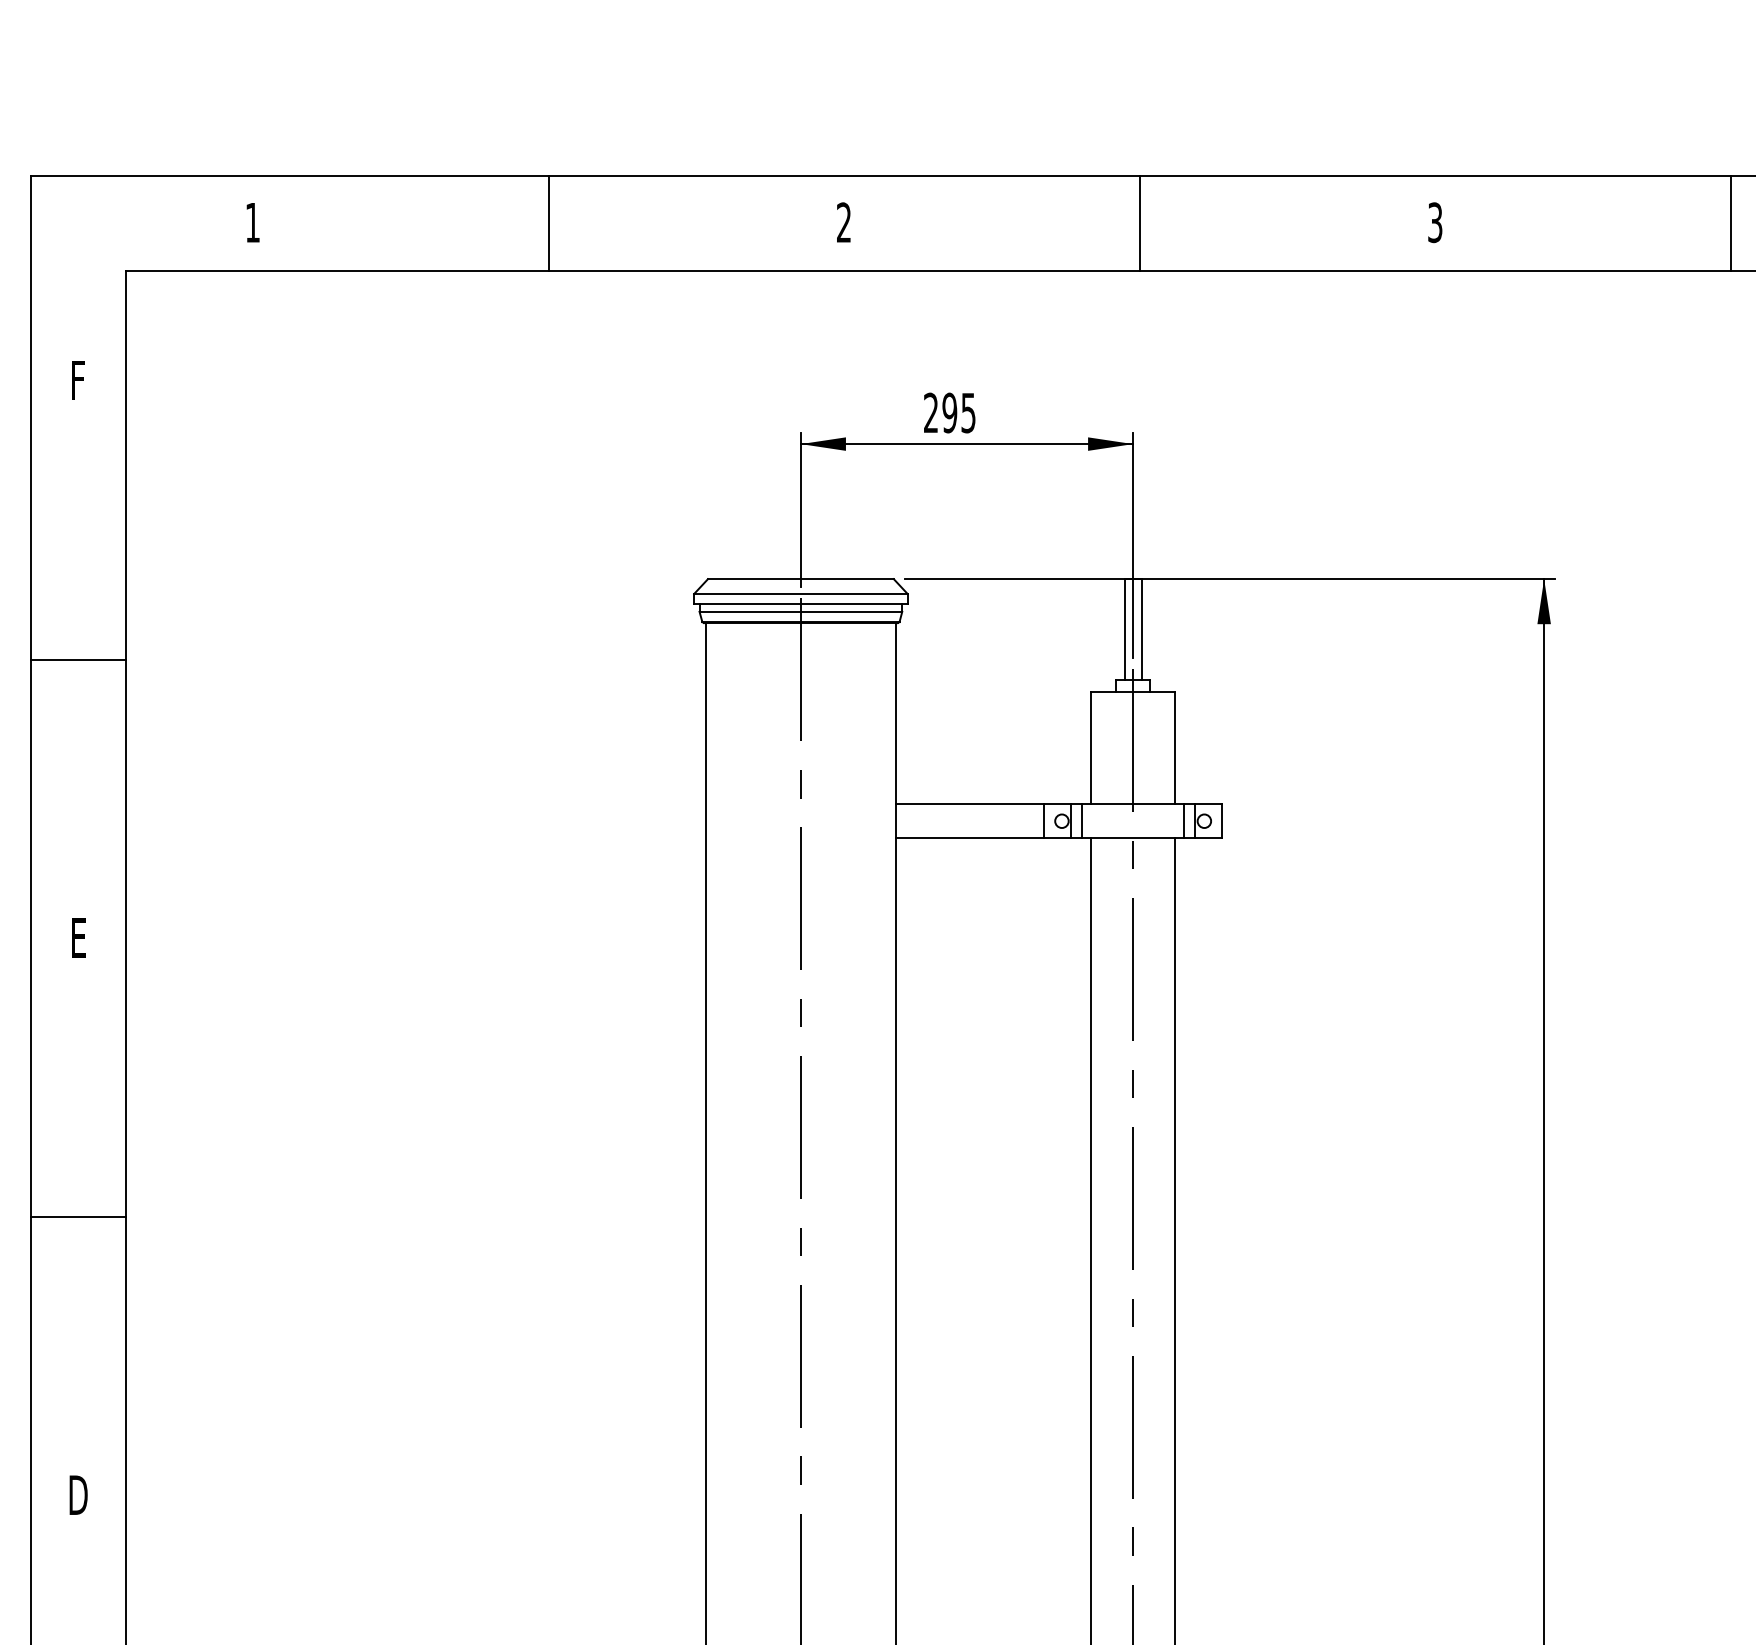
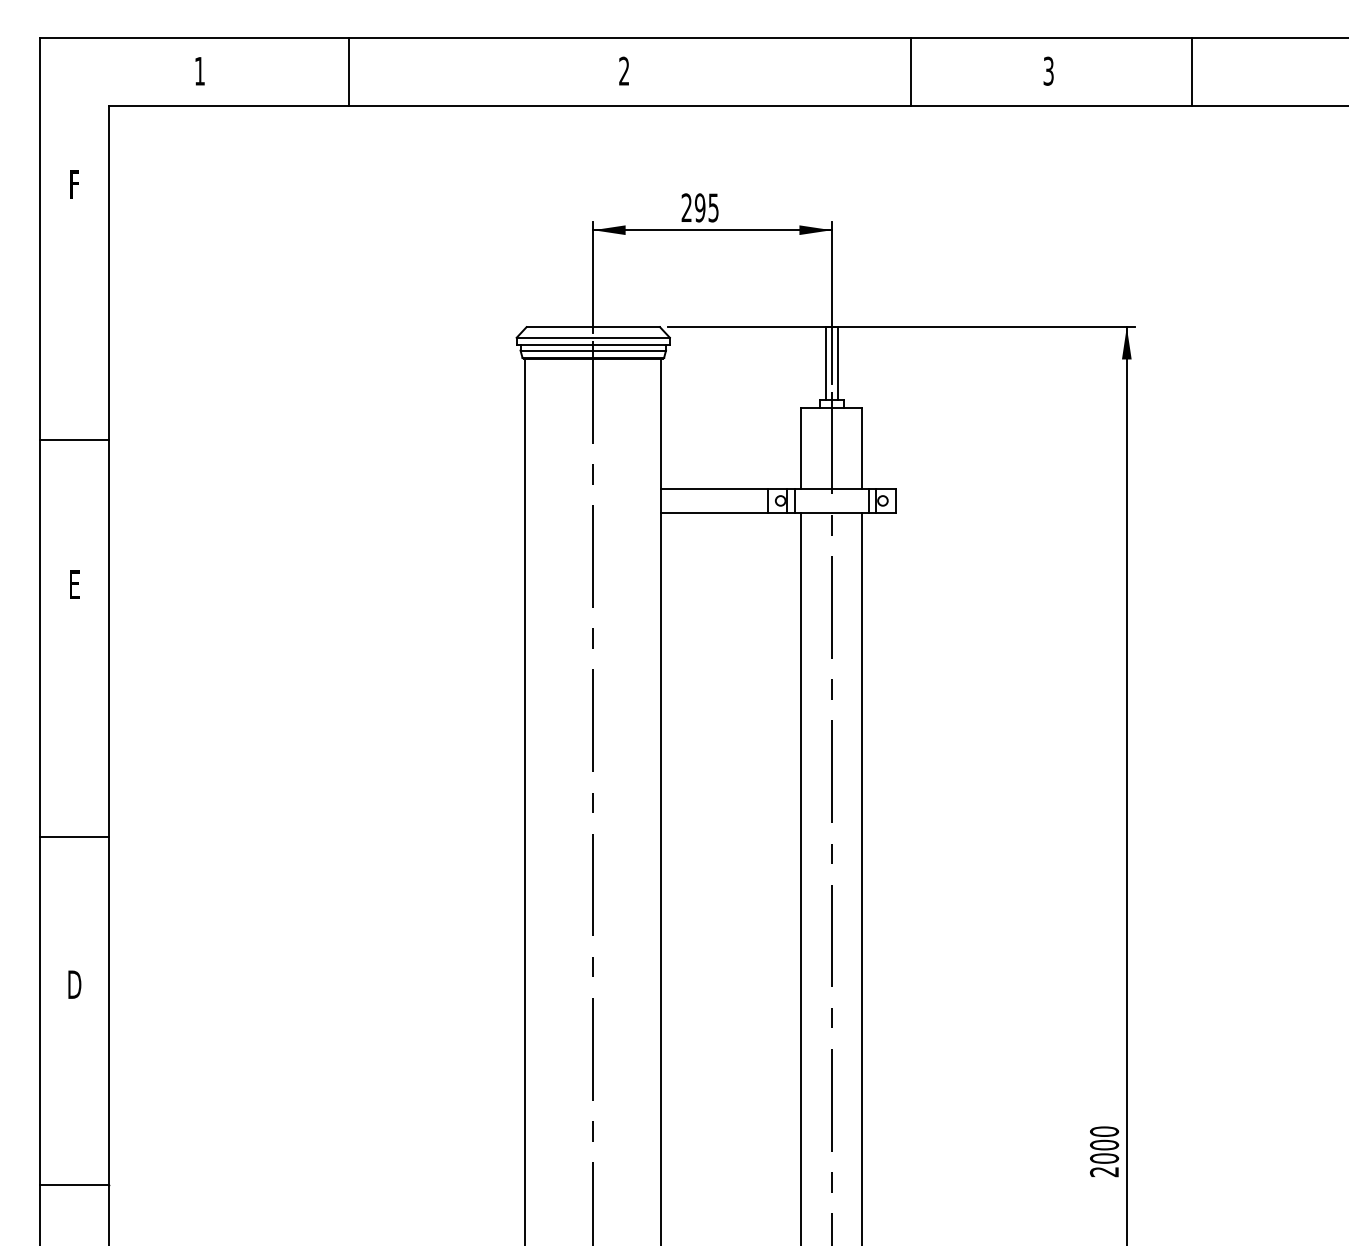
line: (549, 223) -> (349, 71), moved
line: (1139, 223) -> (910, 71), moved
line: (1731, 223) -> (1192, 71), moved
line: (78, 660) -> (74, 440), moved
line: (78, 1217) -> (74, 837), moved

